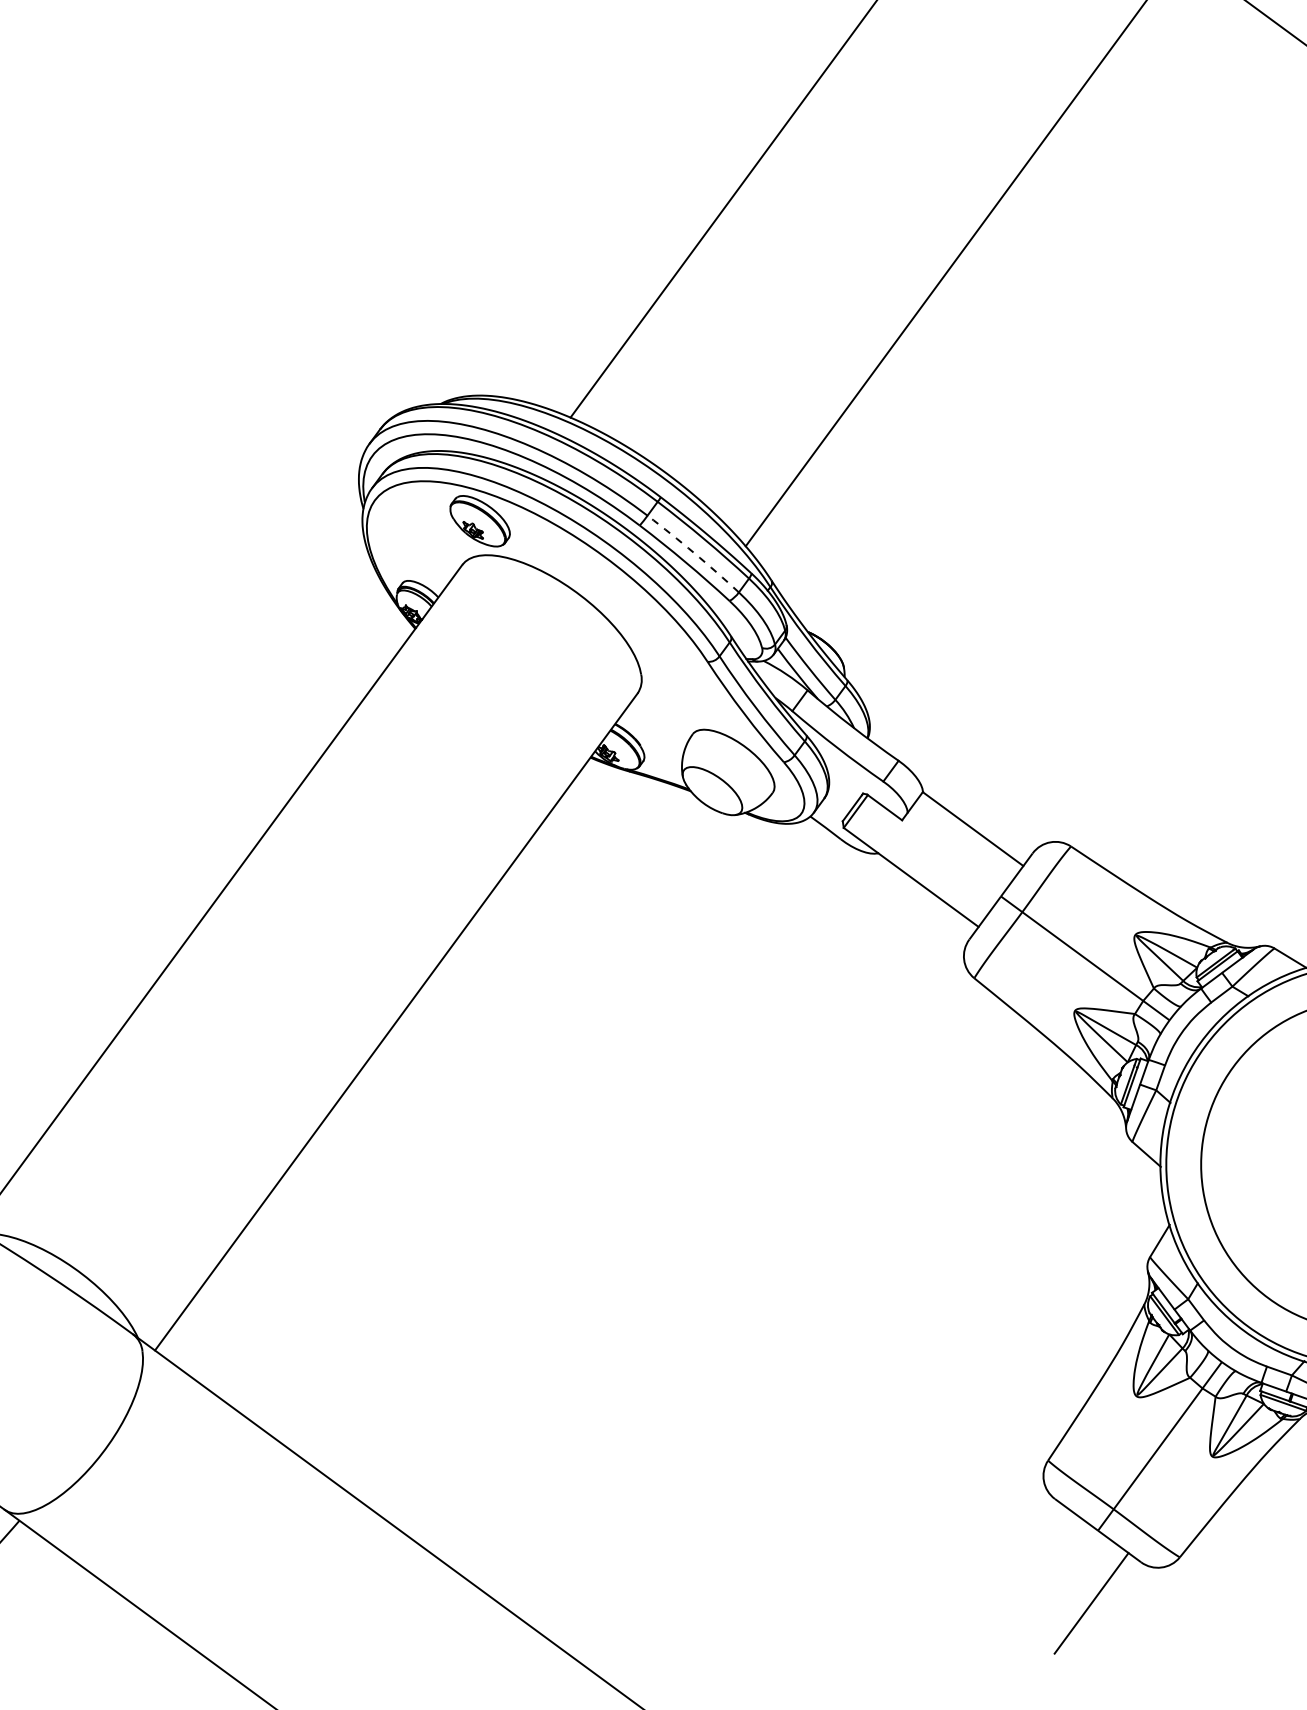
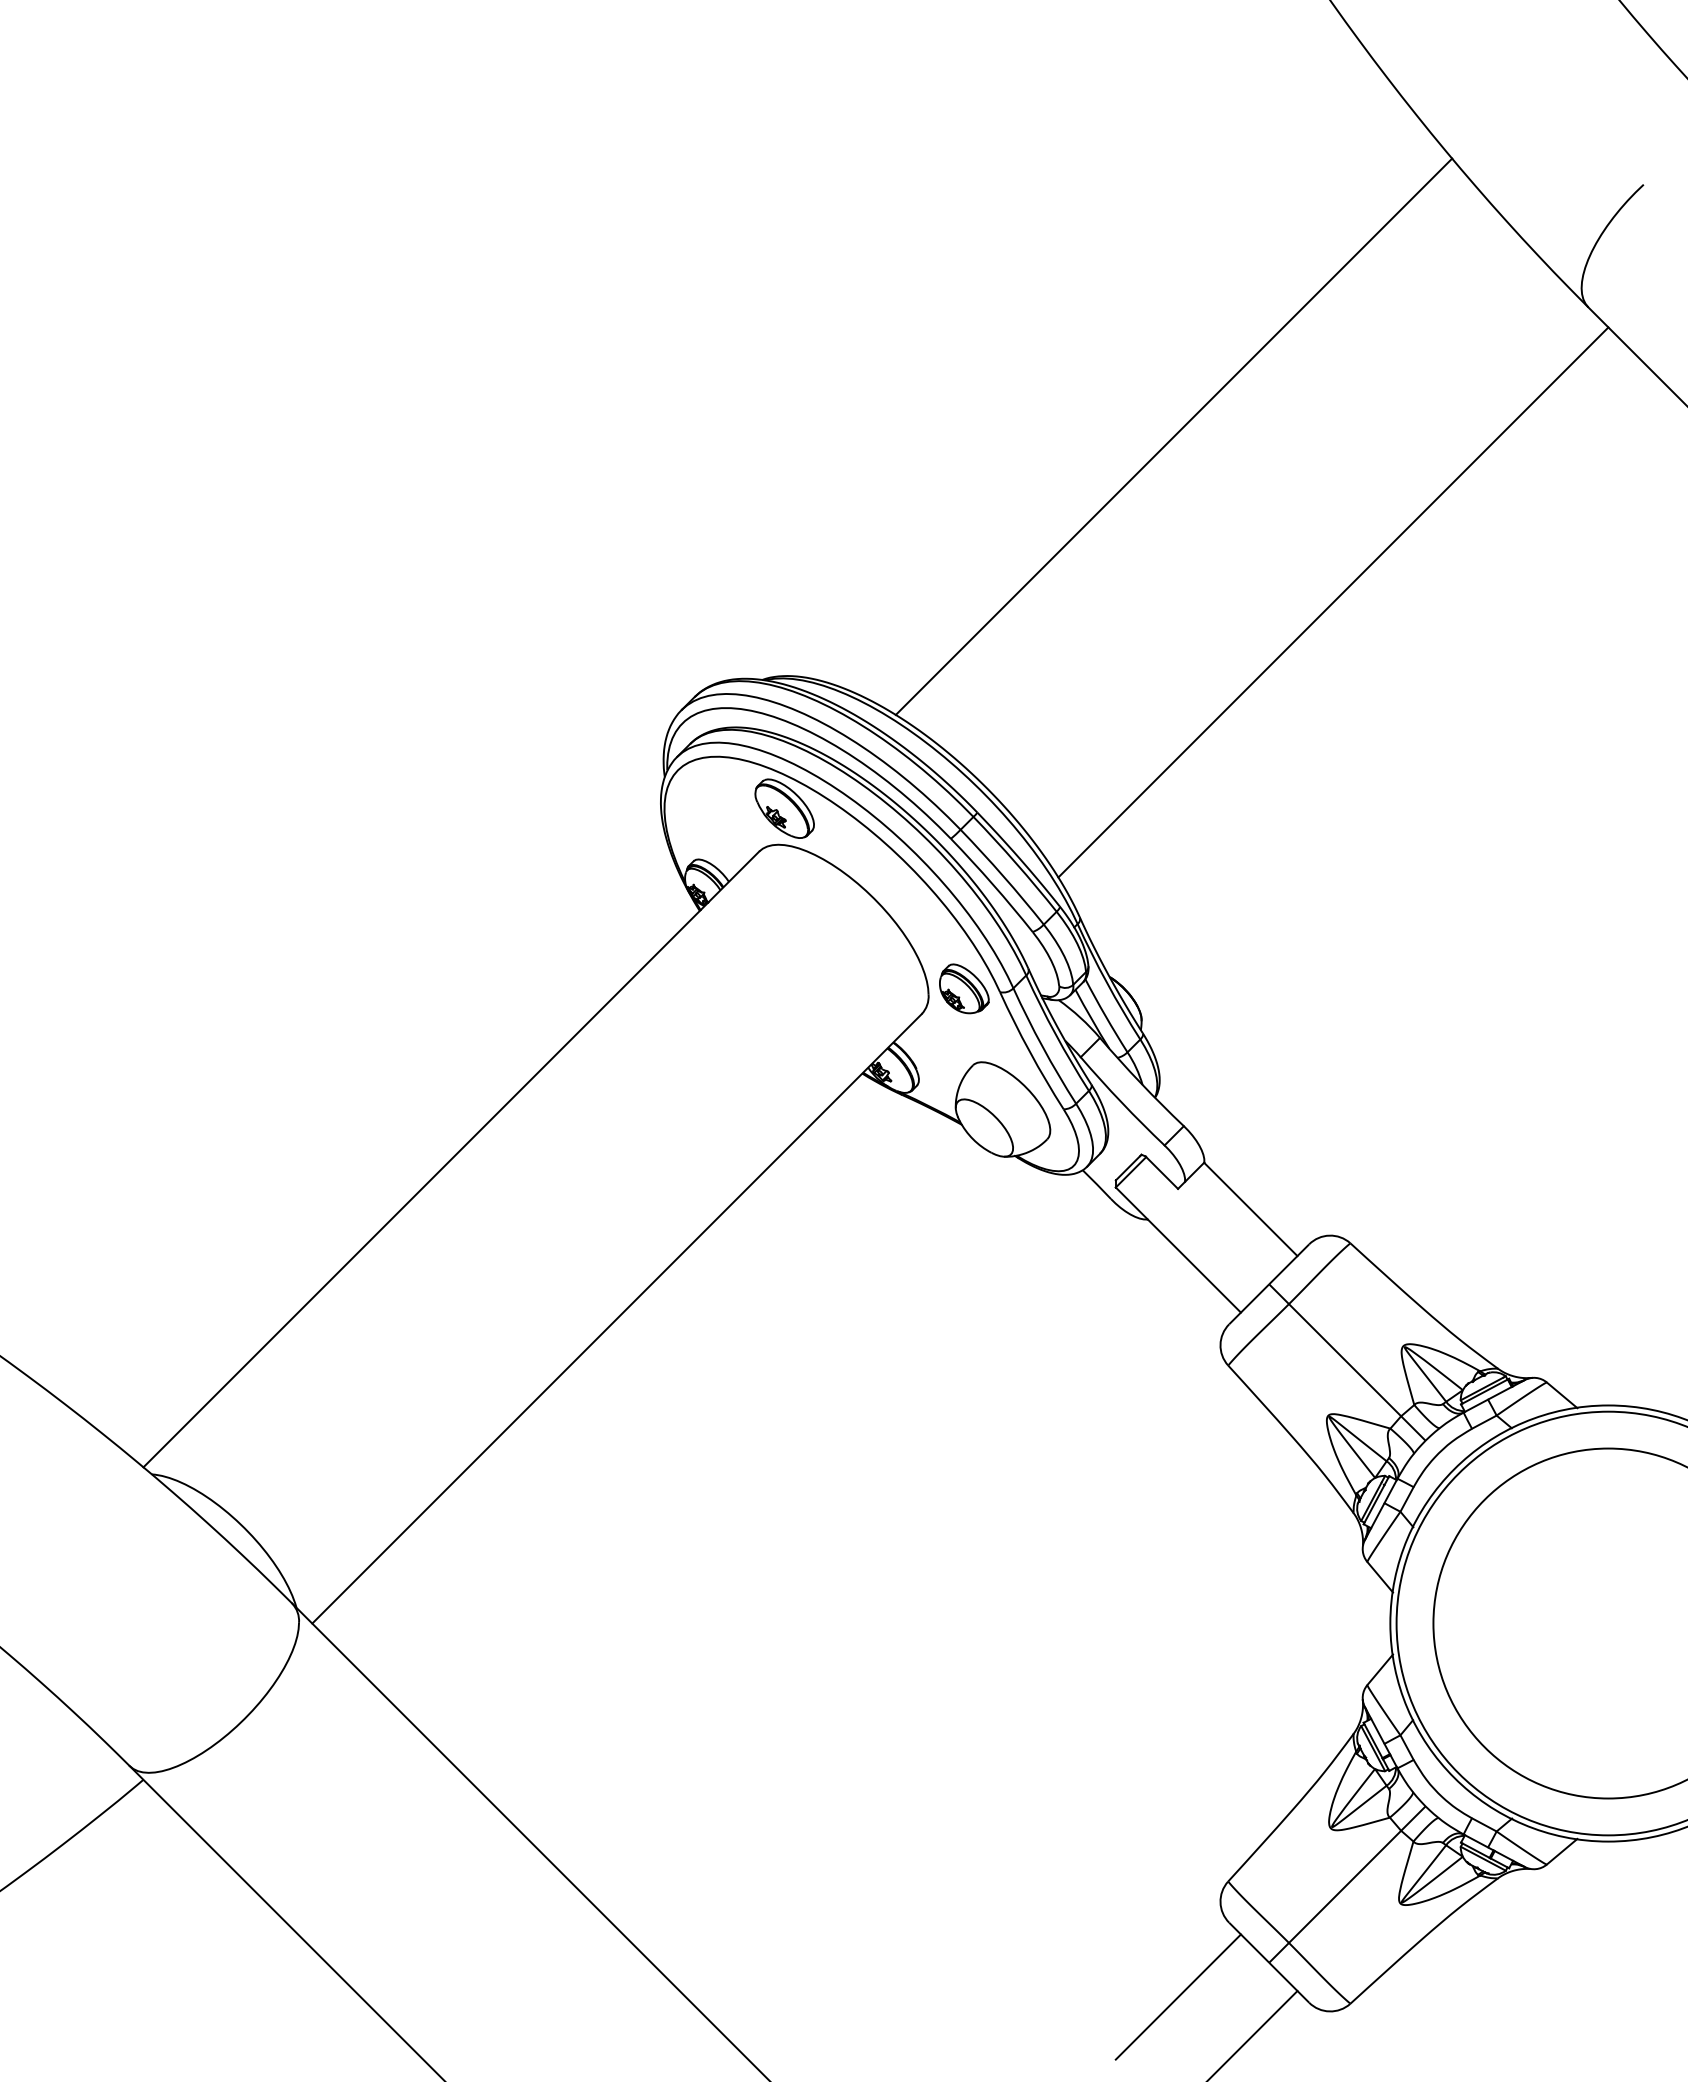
arc: (694, 553) -> (1003, 876), dashed -> solid
part: (673, 663) -> (964, 988), added
line: (1017, 1575) -> (1177, 1996), added

